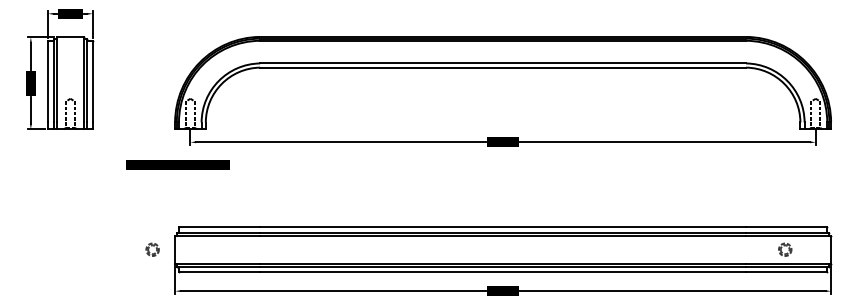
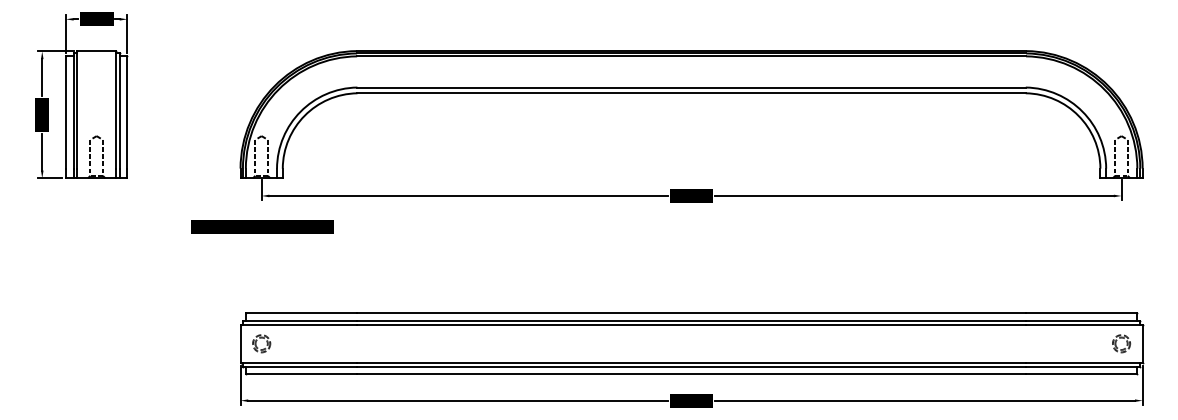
text: (177, 164) -> (262, 226), moved
part: (152, 249) -> (261, 343), moved
part: (785, 249) -> (1121, 343), moved

